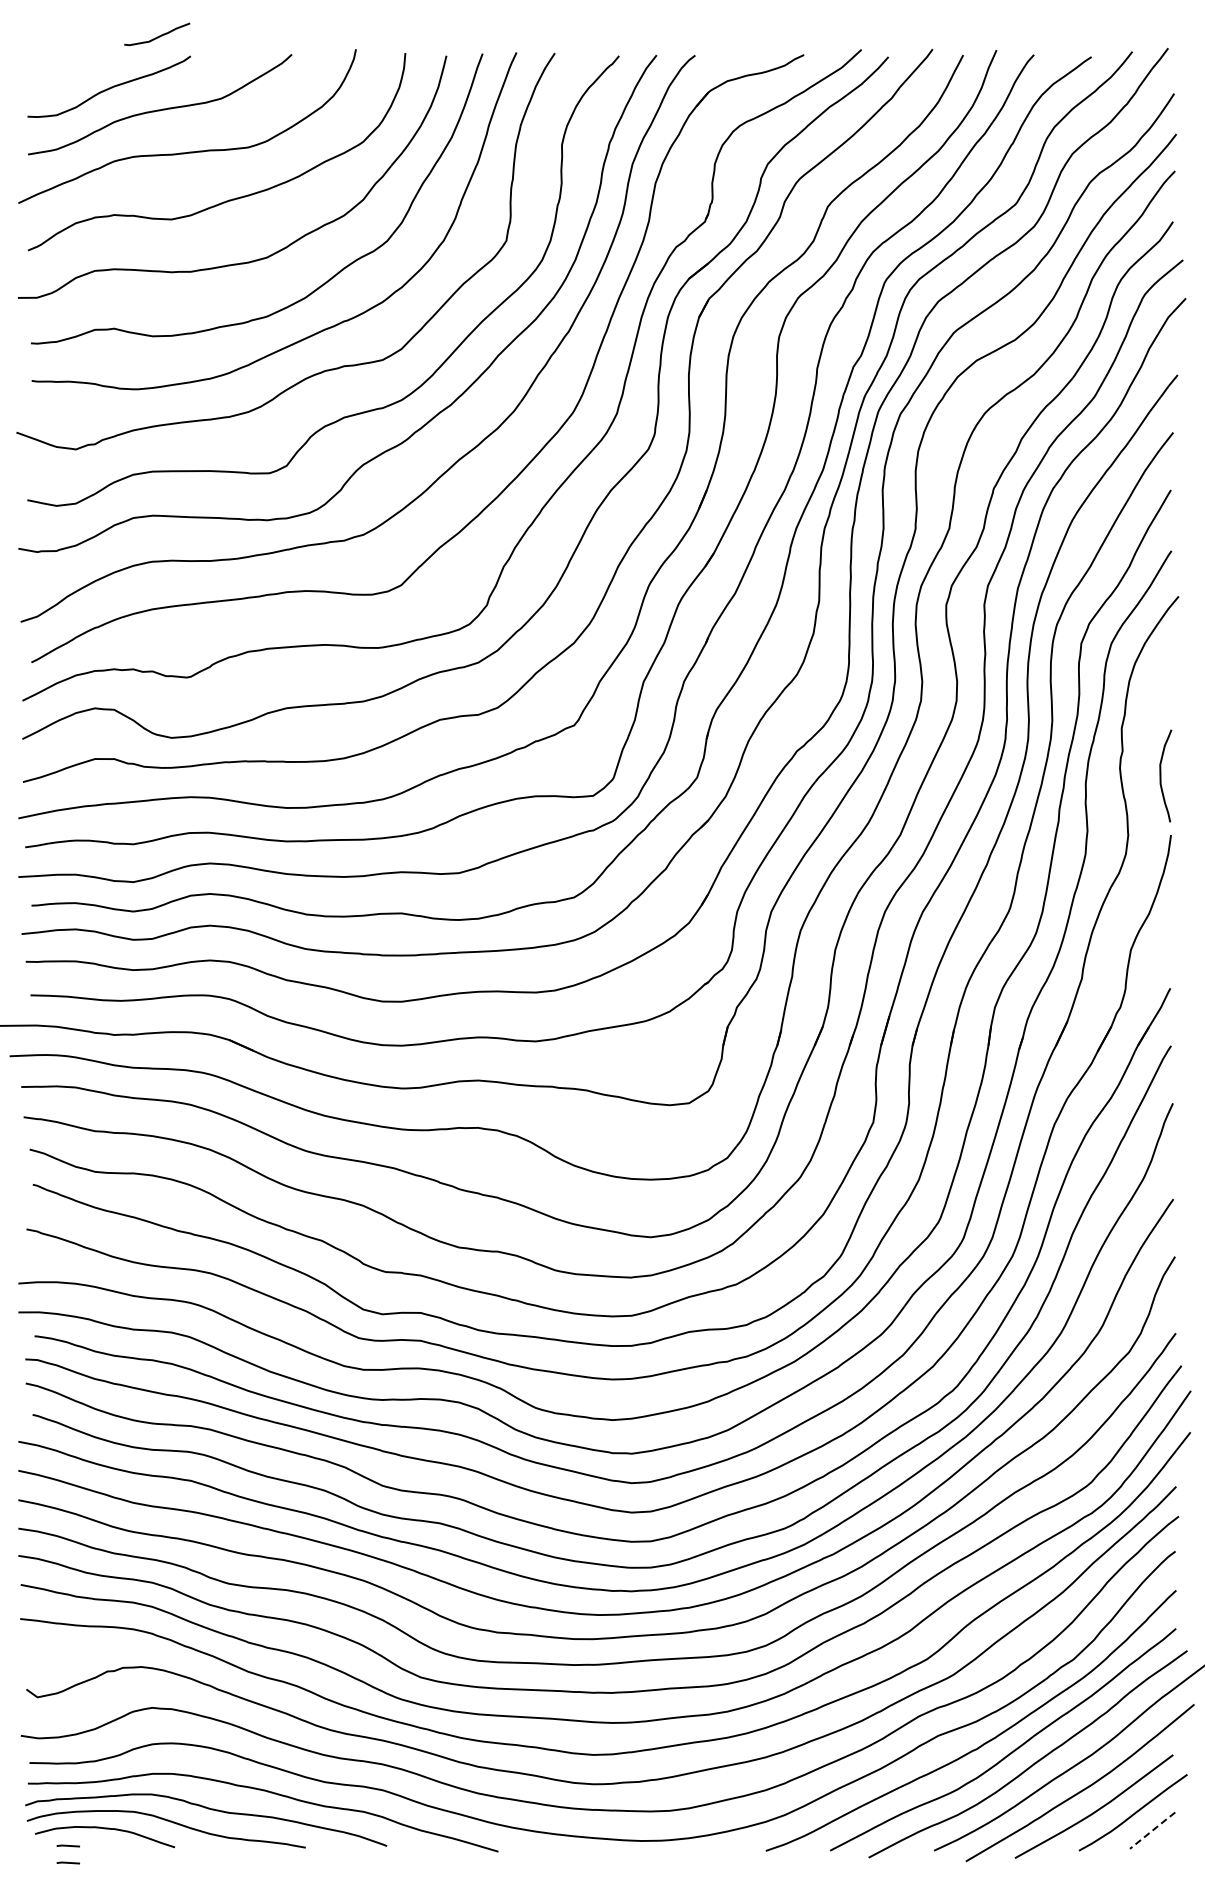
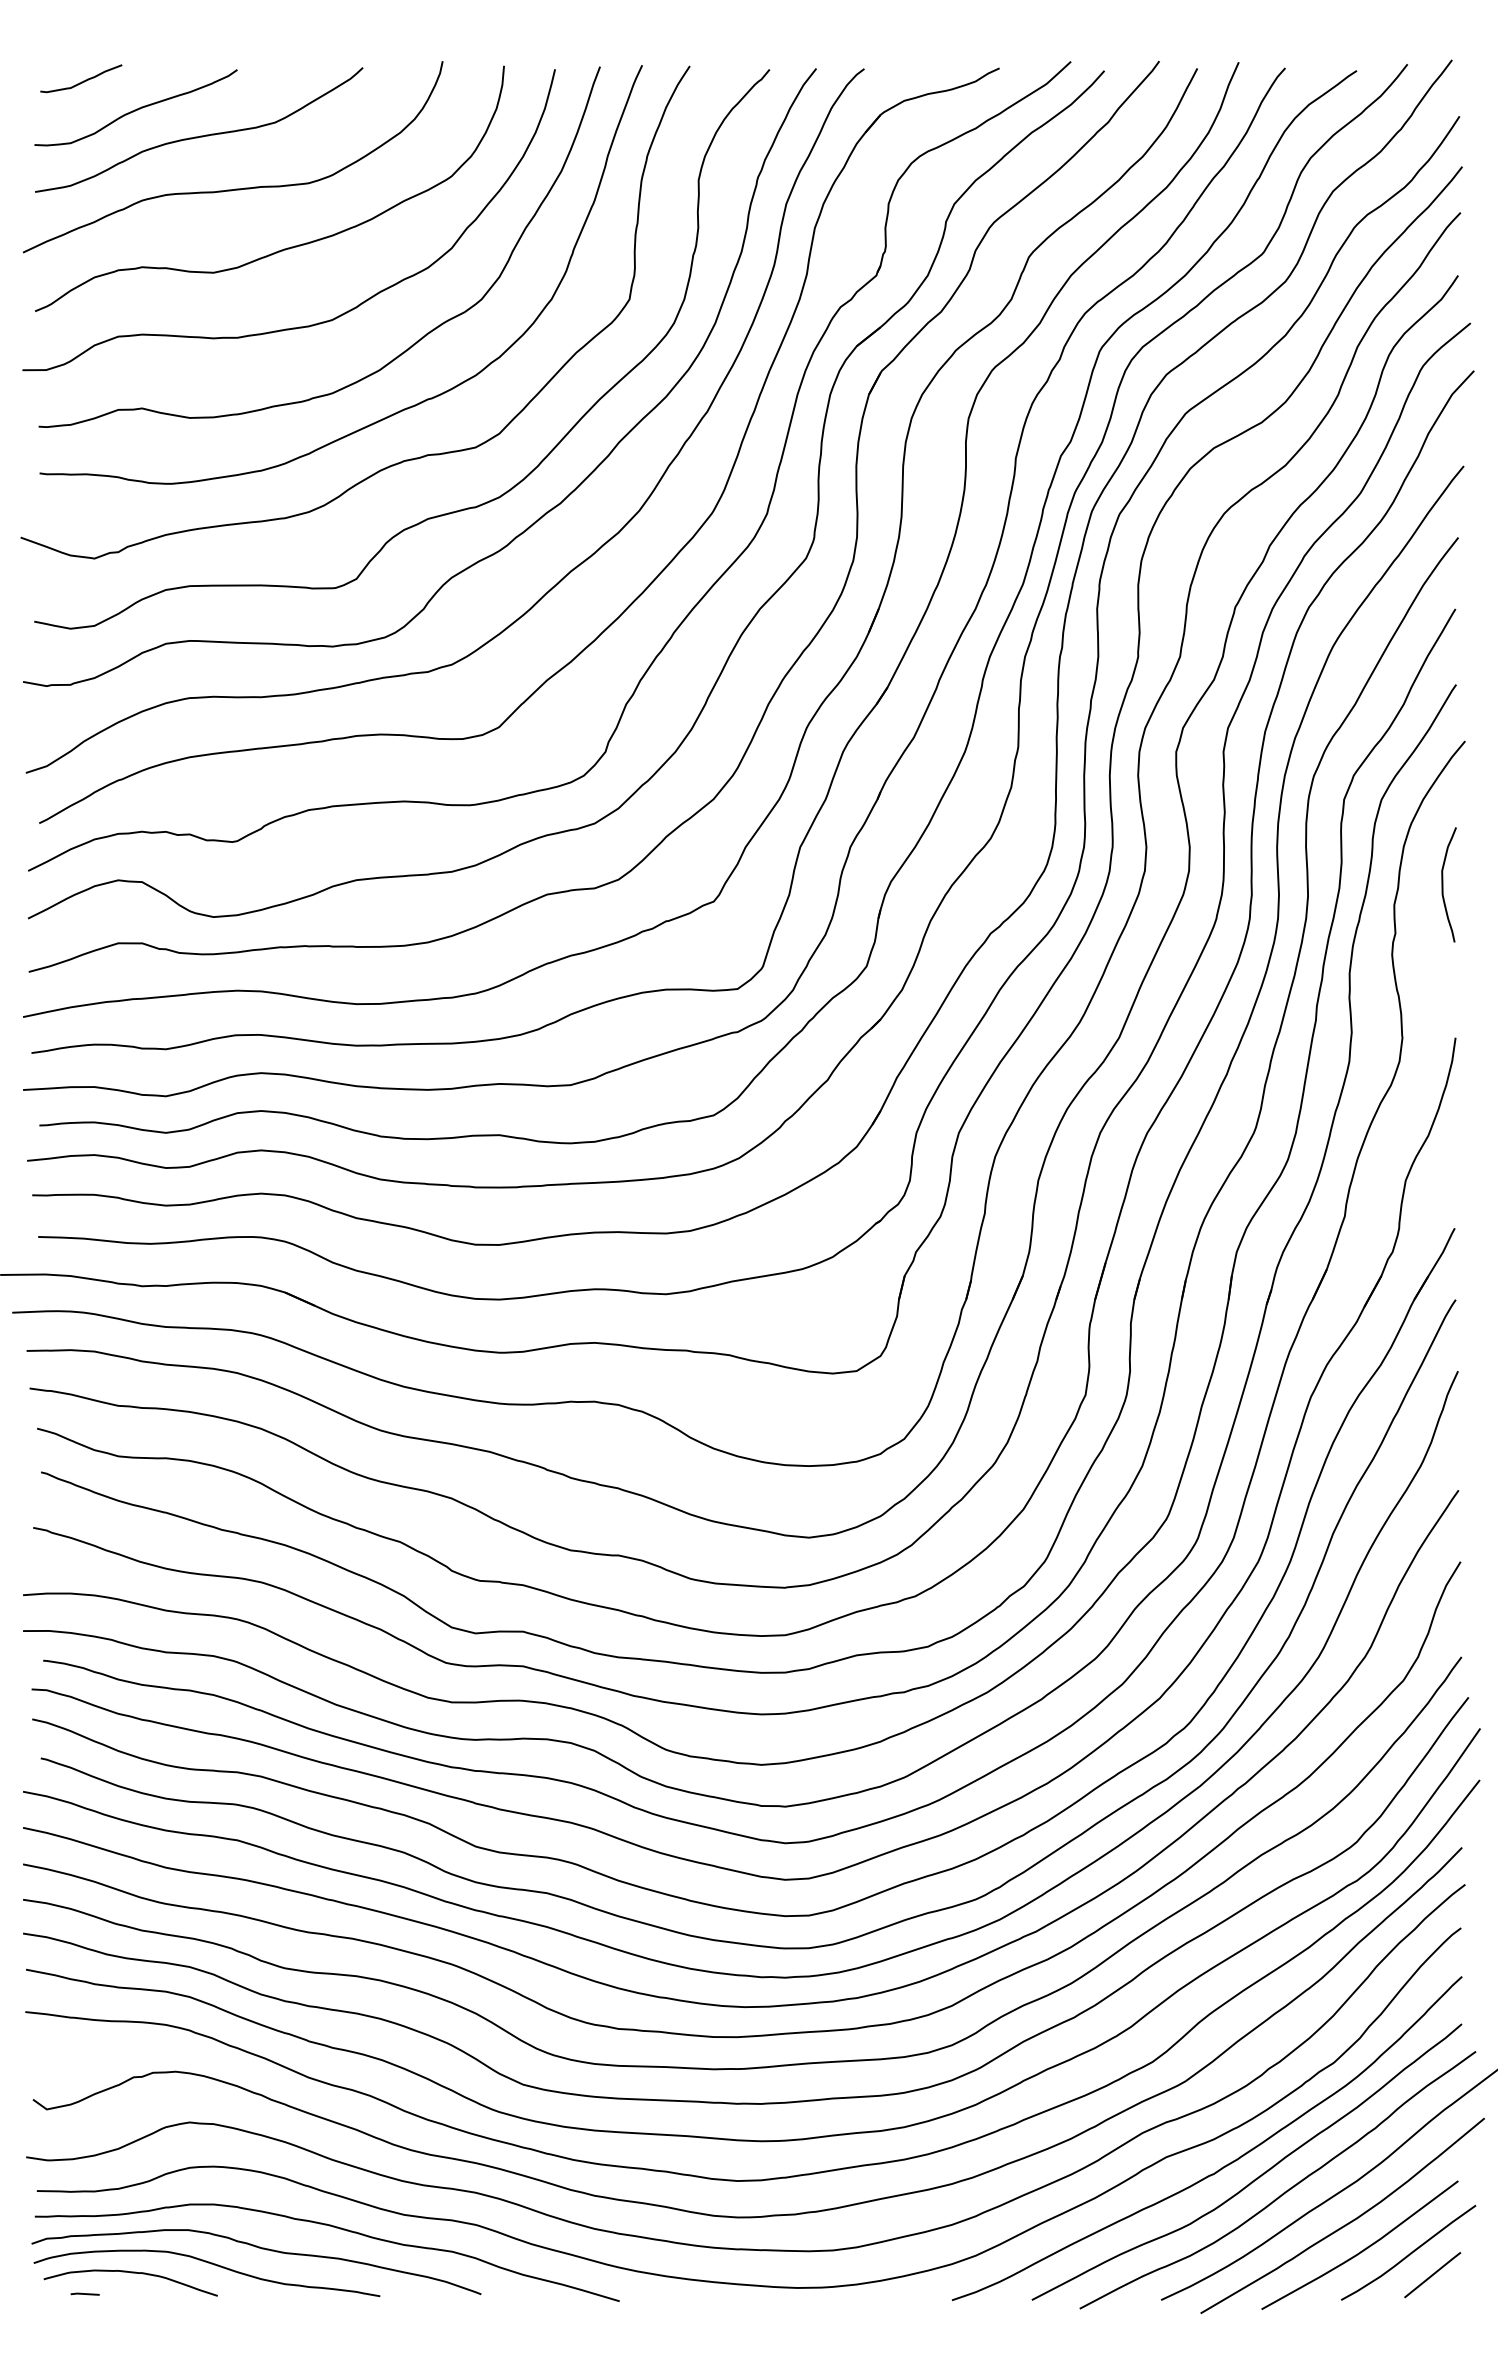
curve: (157, 36) -> (81, 81), moved
curve: (1161, 775) -> (1443, 884), moved
line: (1152, 1830) -> (1432, 2274), dashed -> solid
line: (67, 1862) -> (84, 2314), removed

